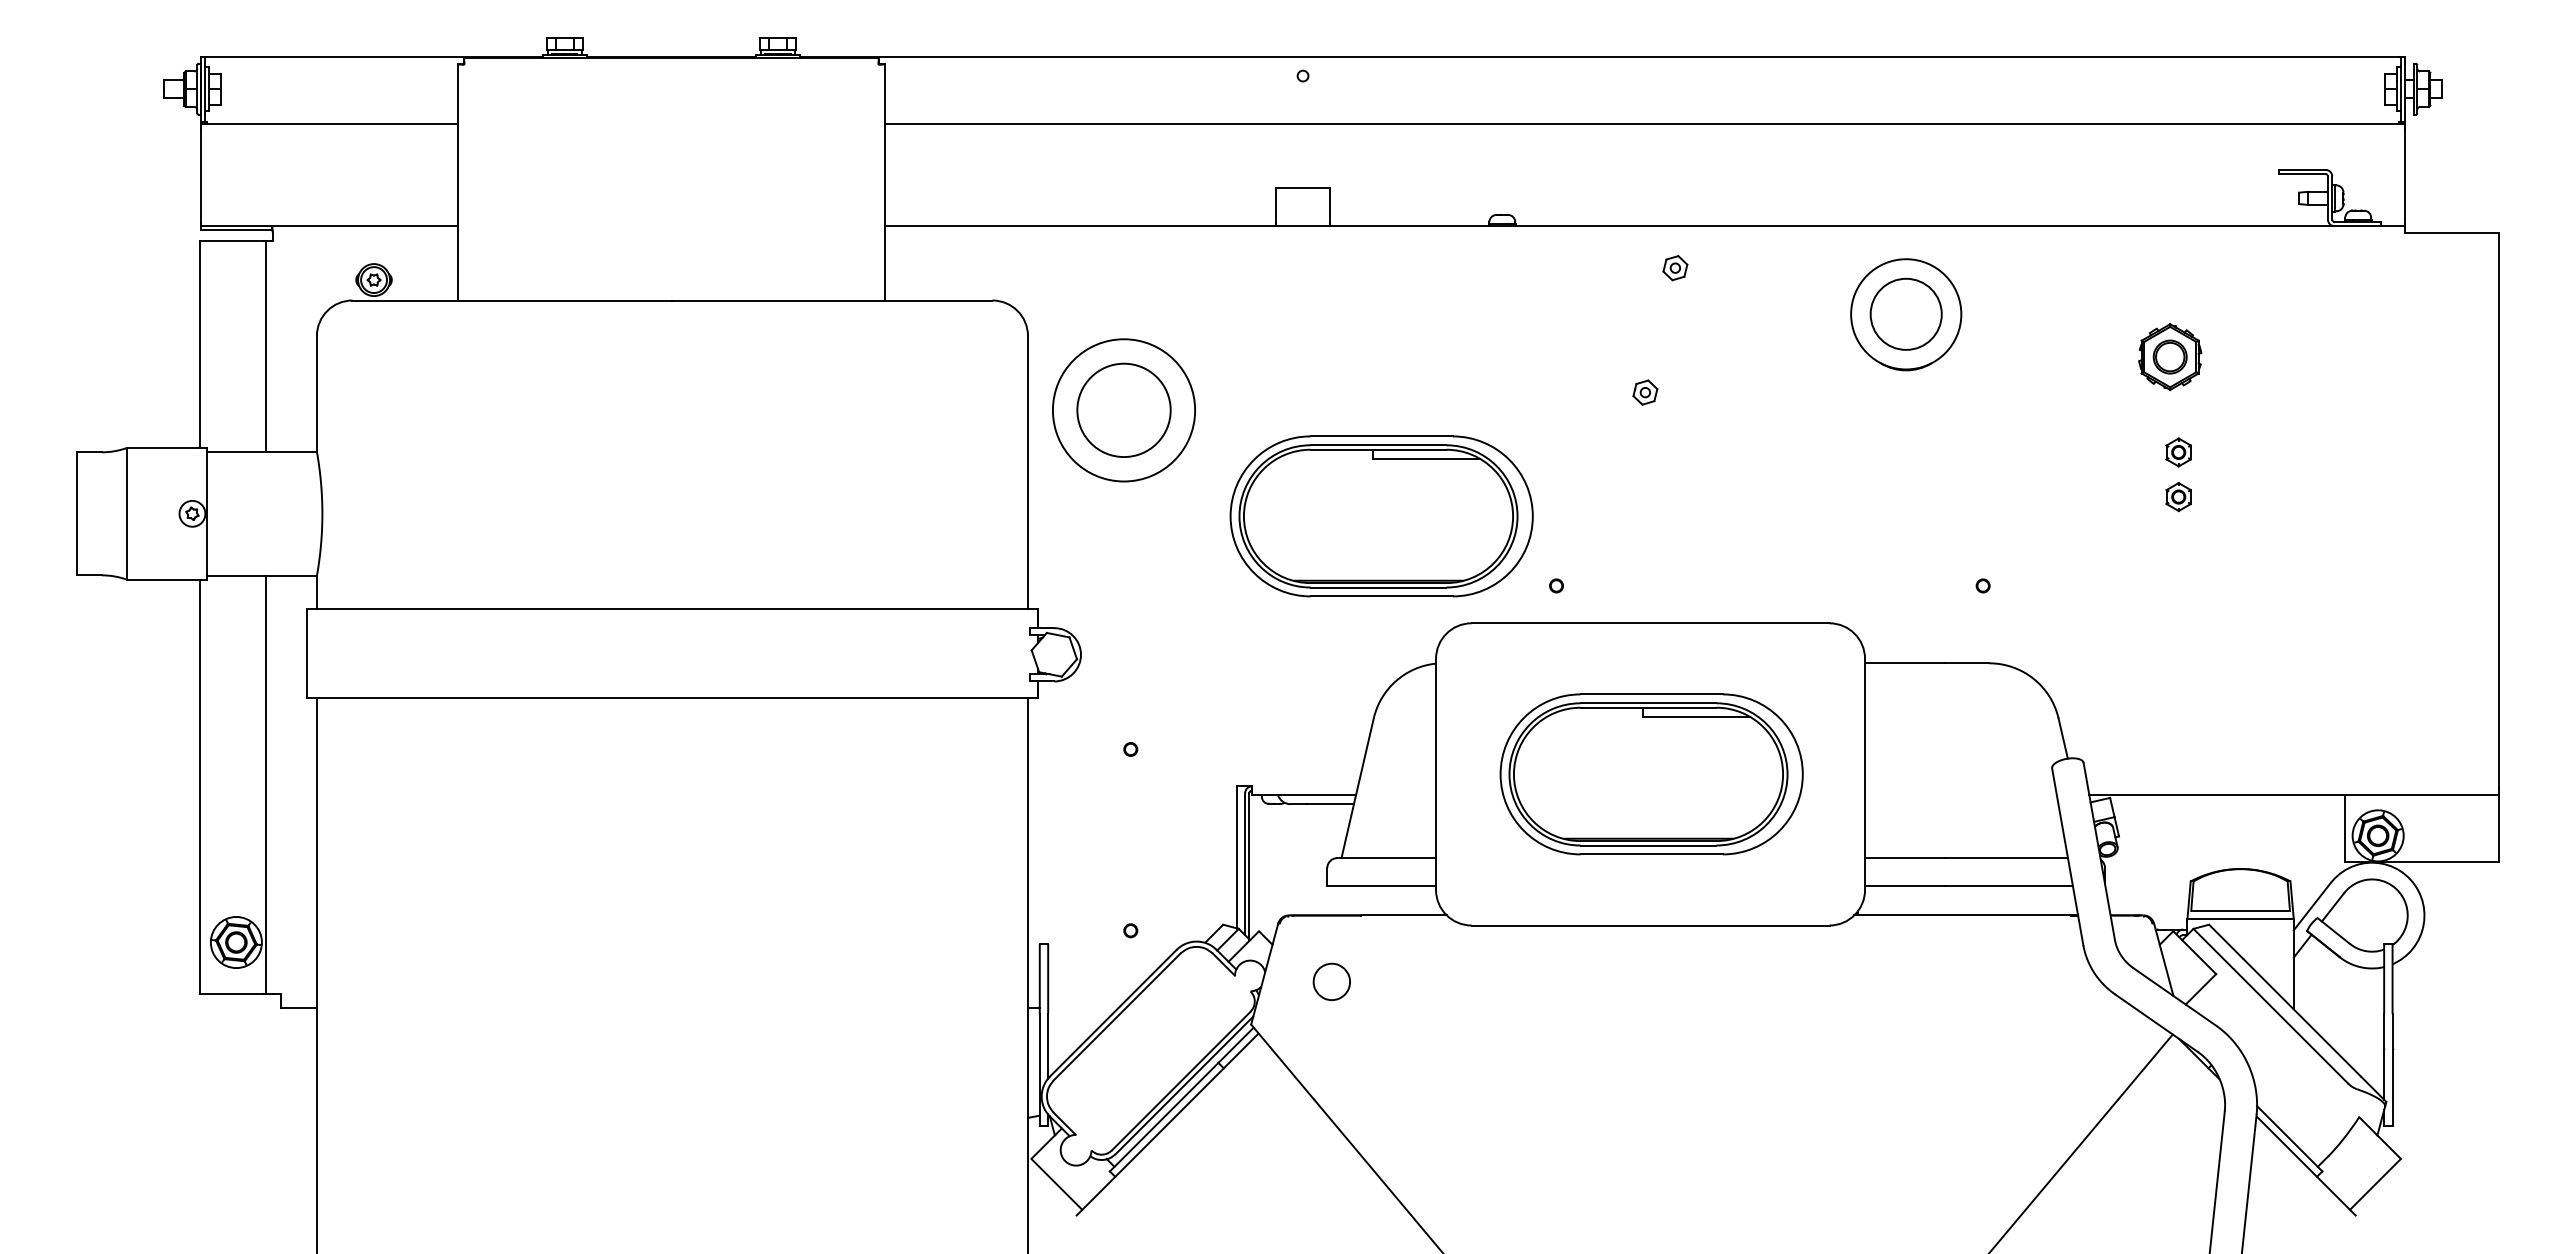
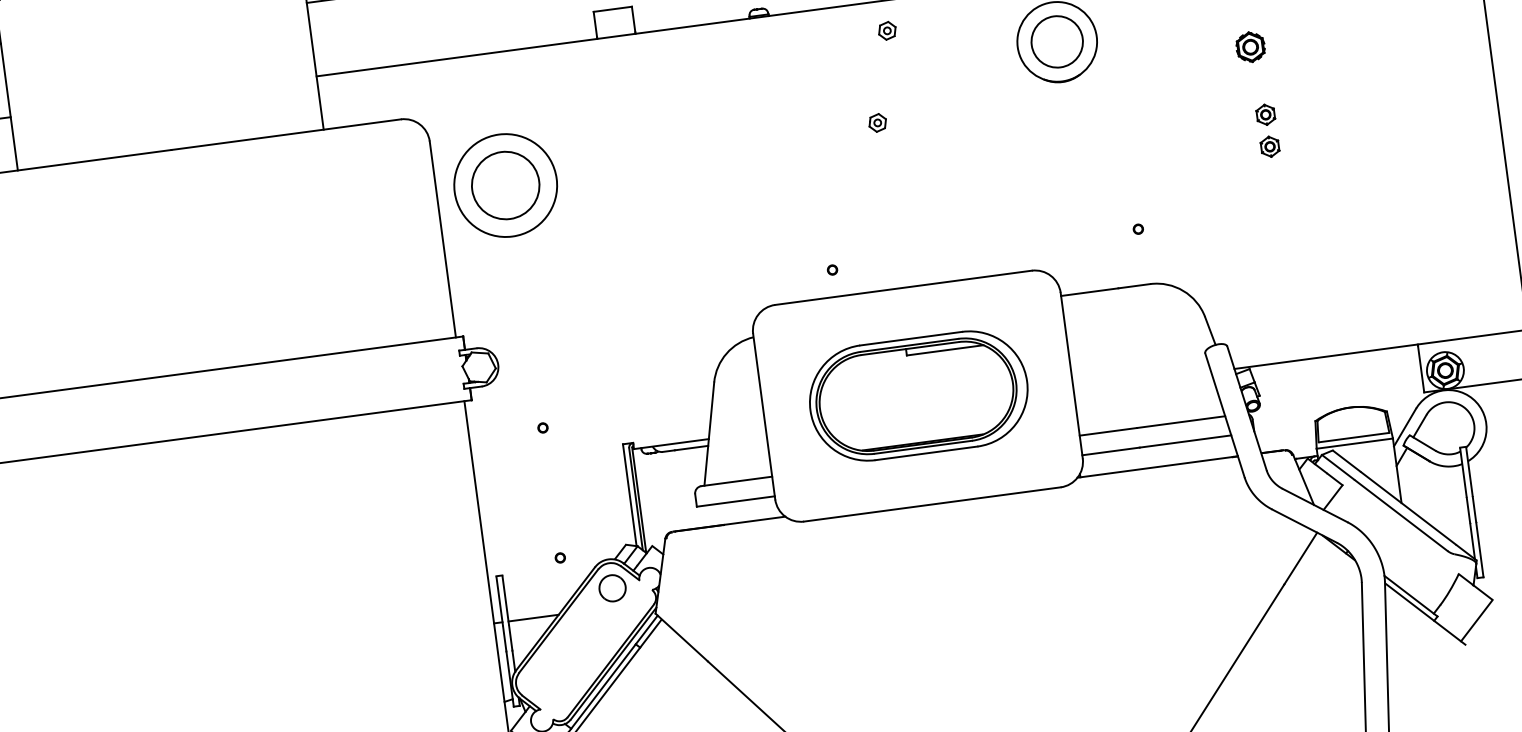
part: (2170, 356) -> (1250, 46), size x0.62
part: (1381, 516) -> (700, 237), removed
part: (1331, 981) -> (612, 588), moved
line: (1083, 1008) -> (533, 618), added

